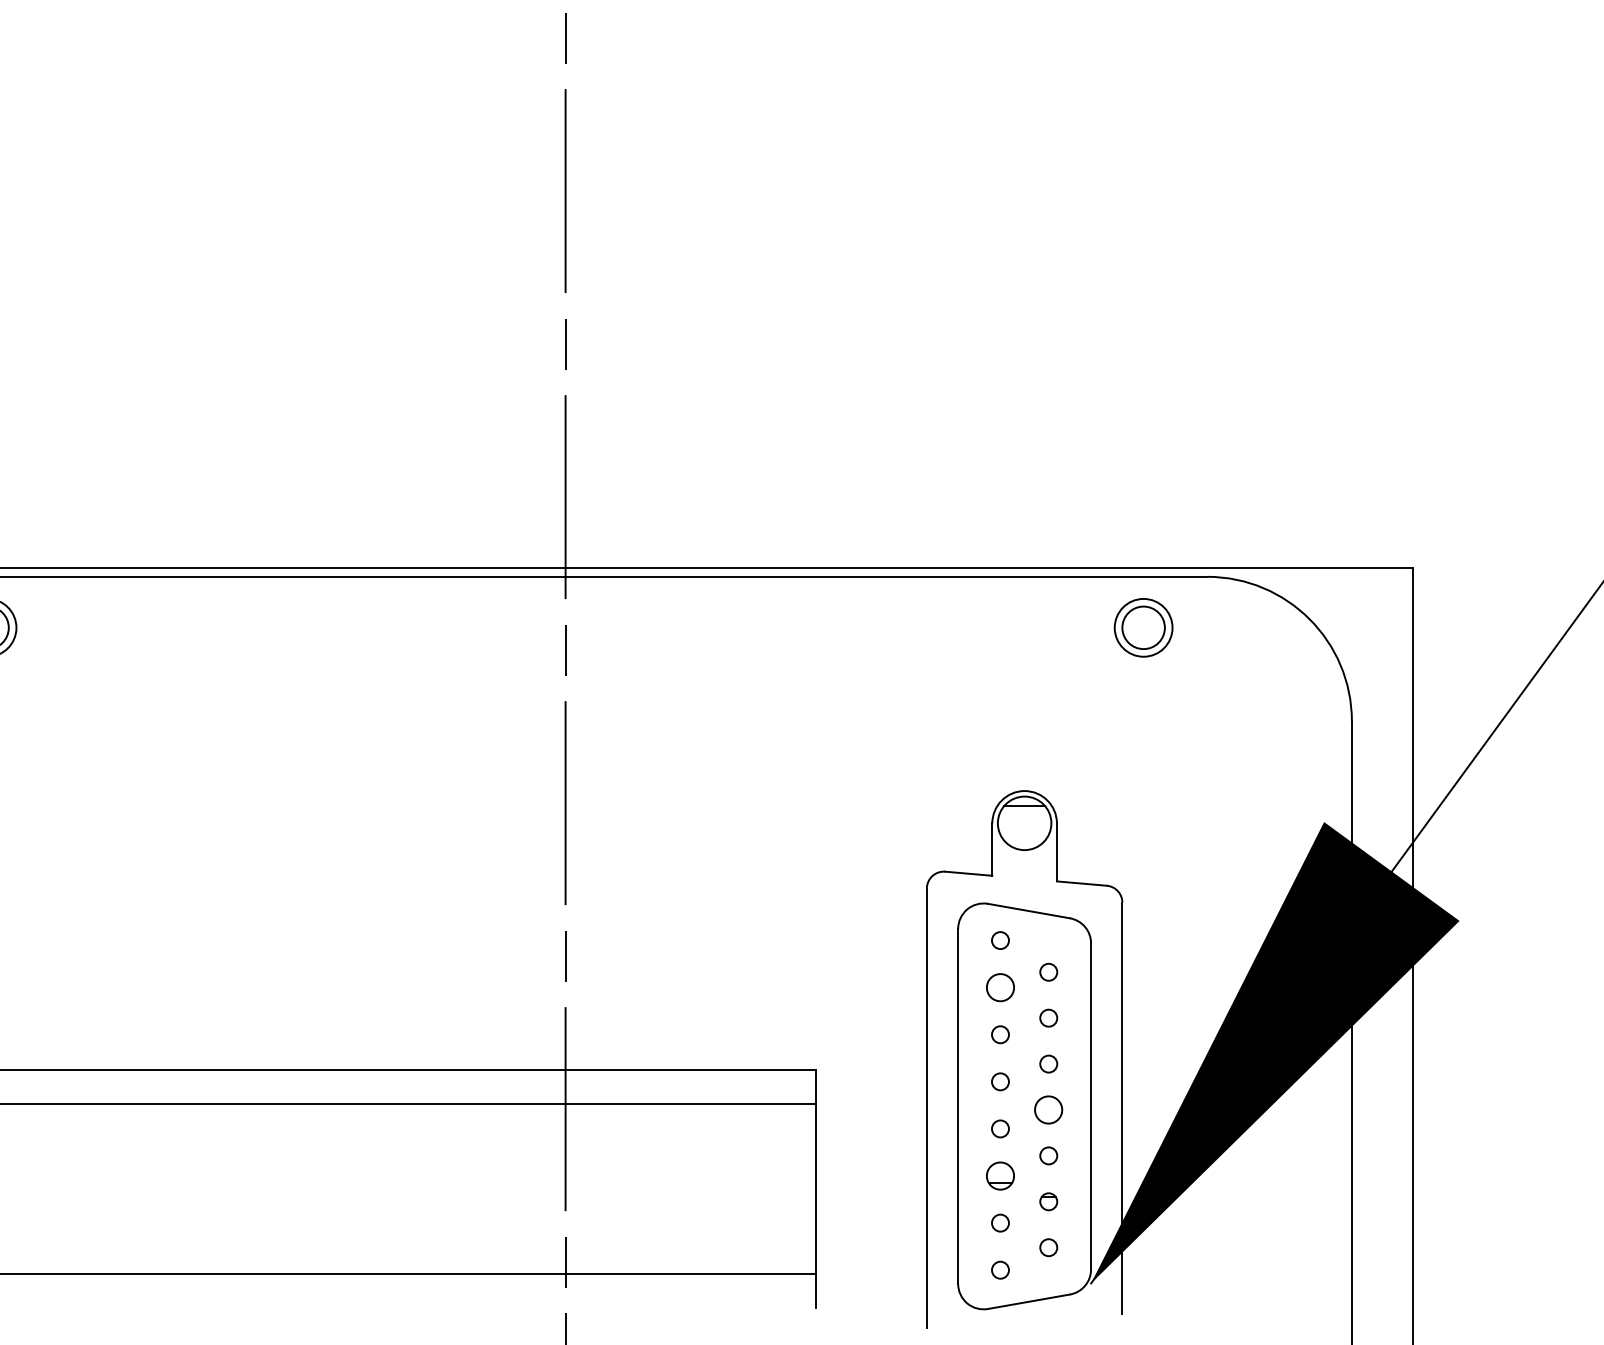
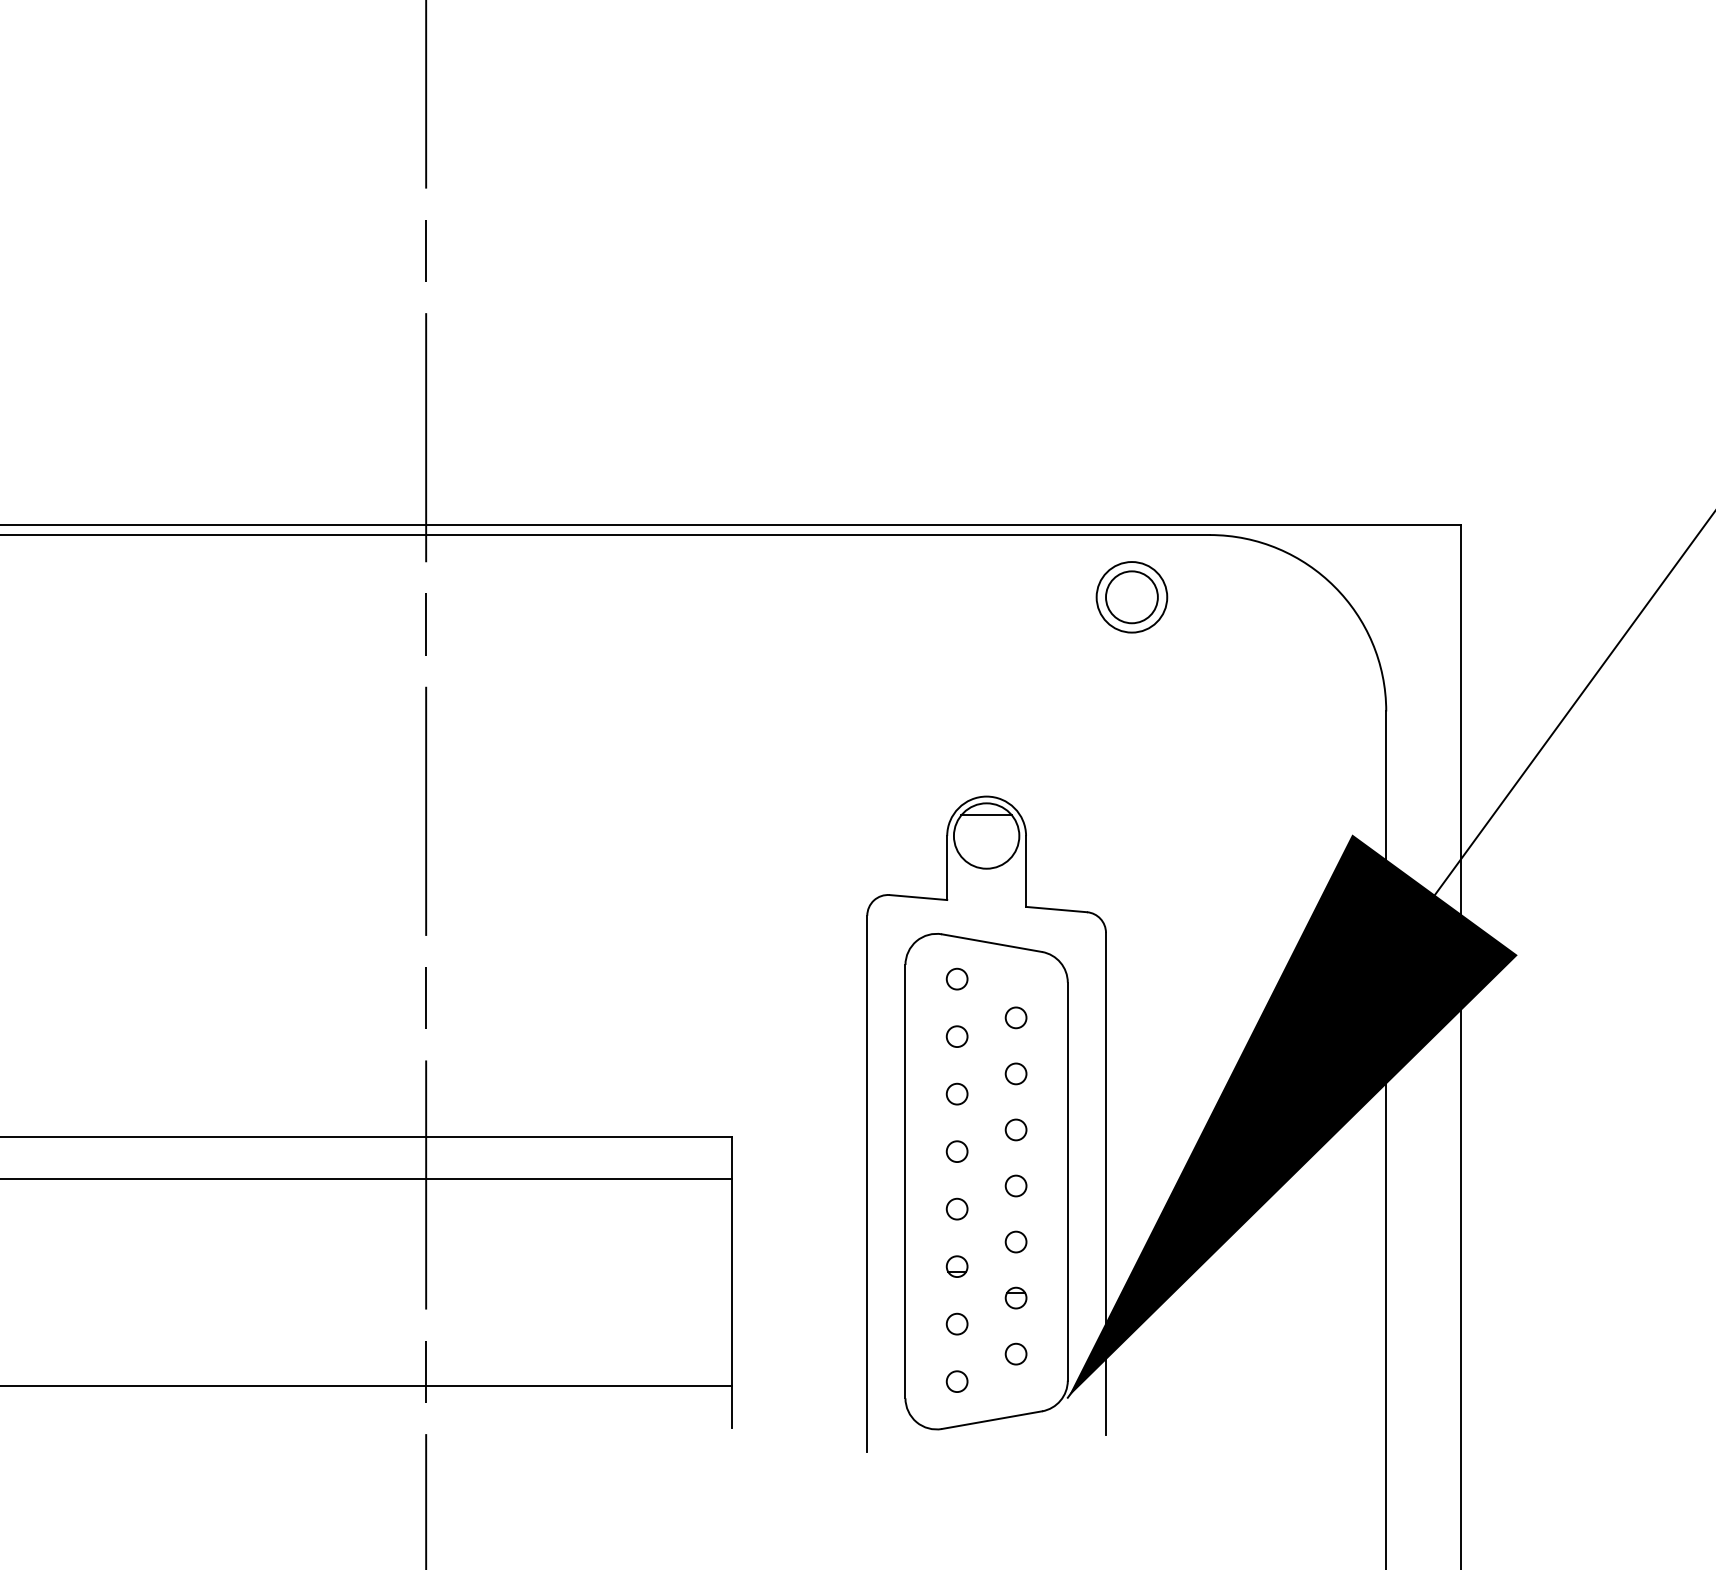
circle: (1000, 987) -> (957, 1036), size x0.62
circle: (1048, 1109) -> (1015, 1185), size x0.62
part: (1000, 1175) -> (957, 1266), size x0.62

